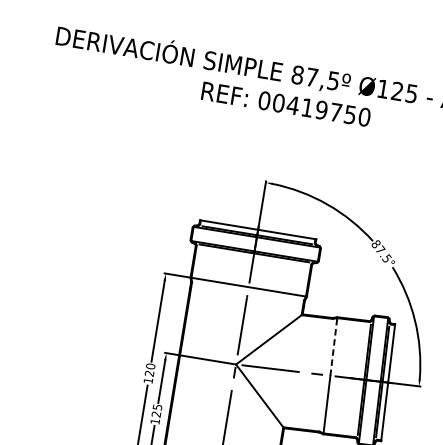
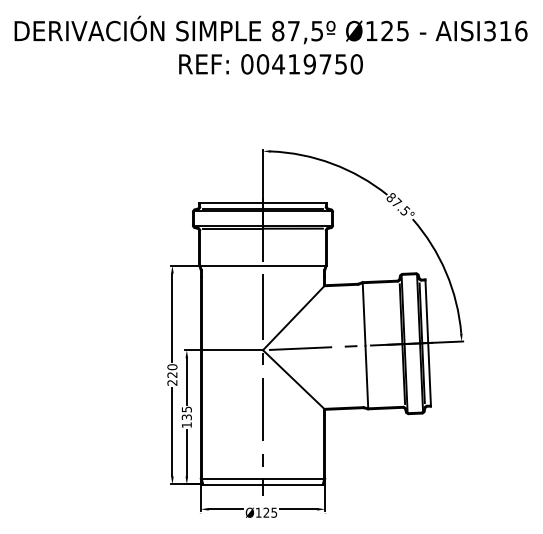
line: (334, 347) -> (364, 314), dashed -> solid
text: (148, 380) -> (172, 382), 120 -> 220
text: (156, 414) -> (186, 417), 125 -> 135

